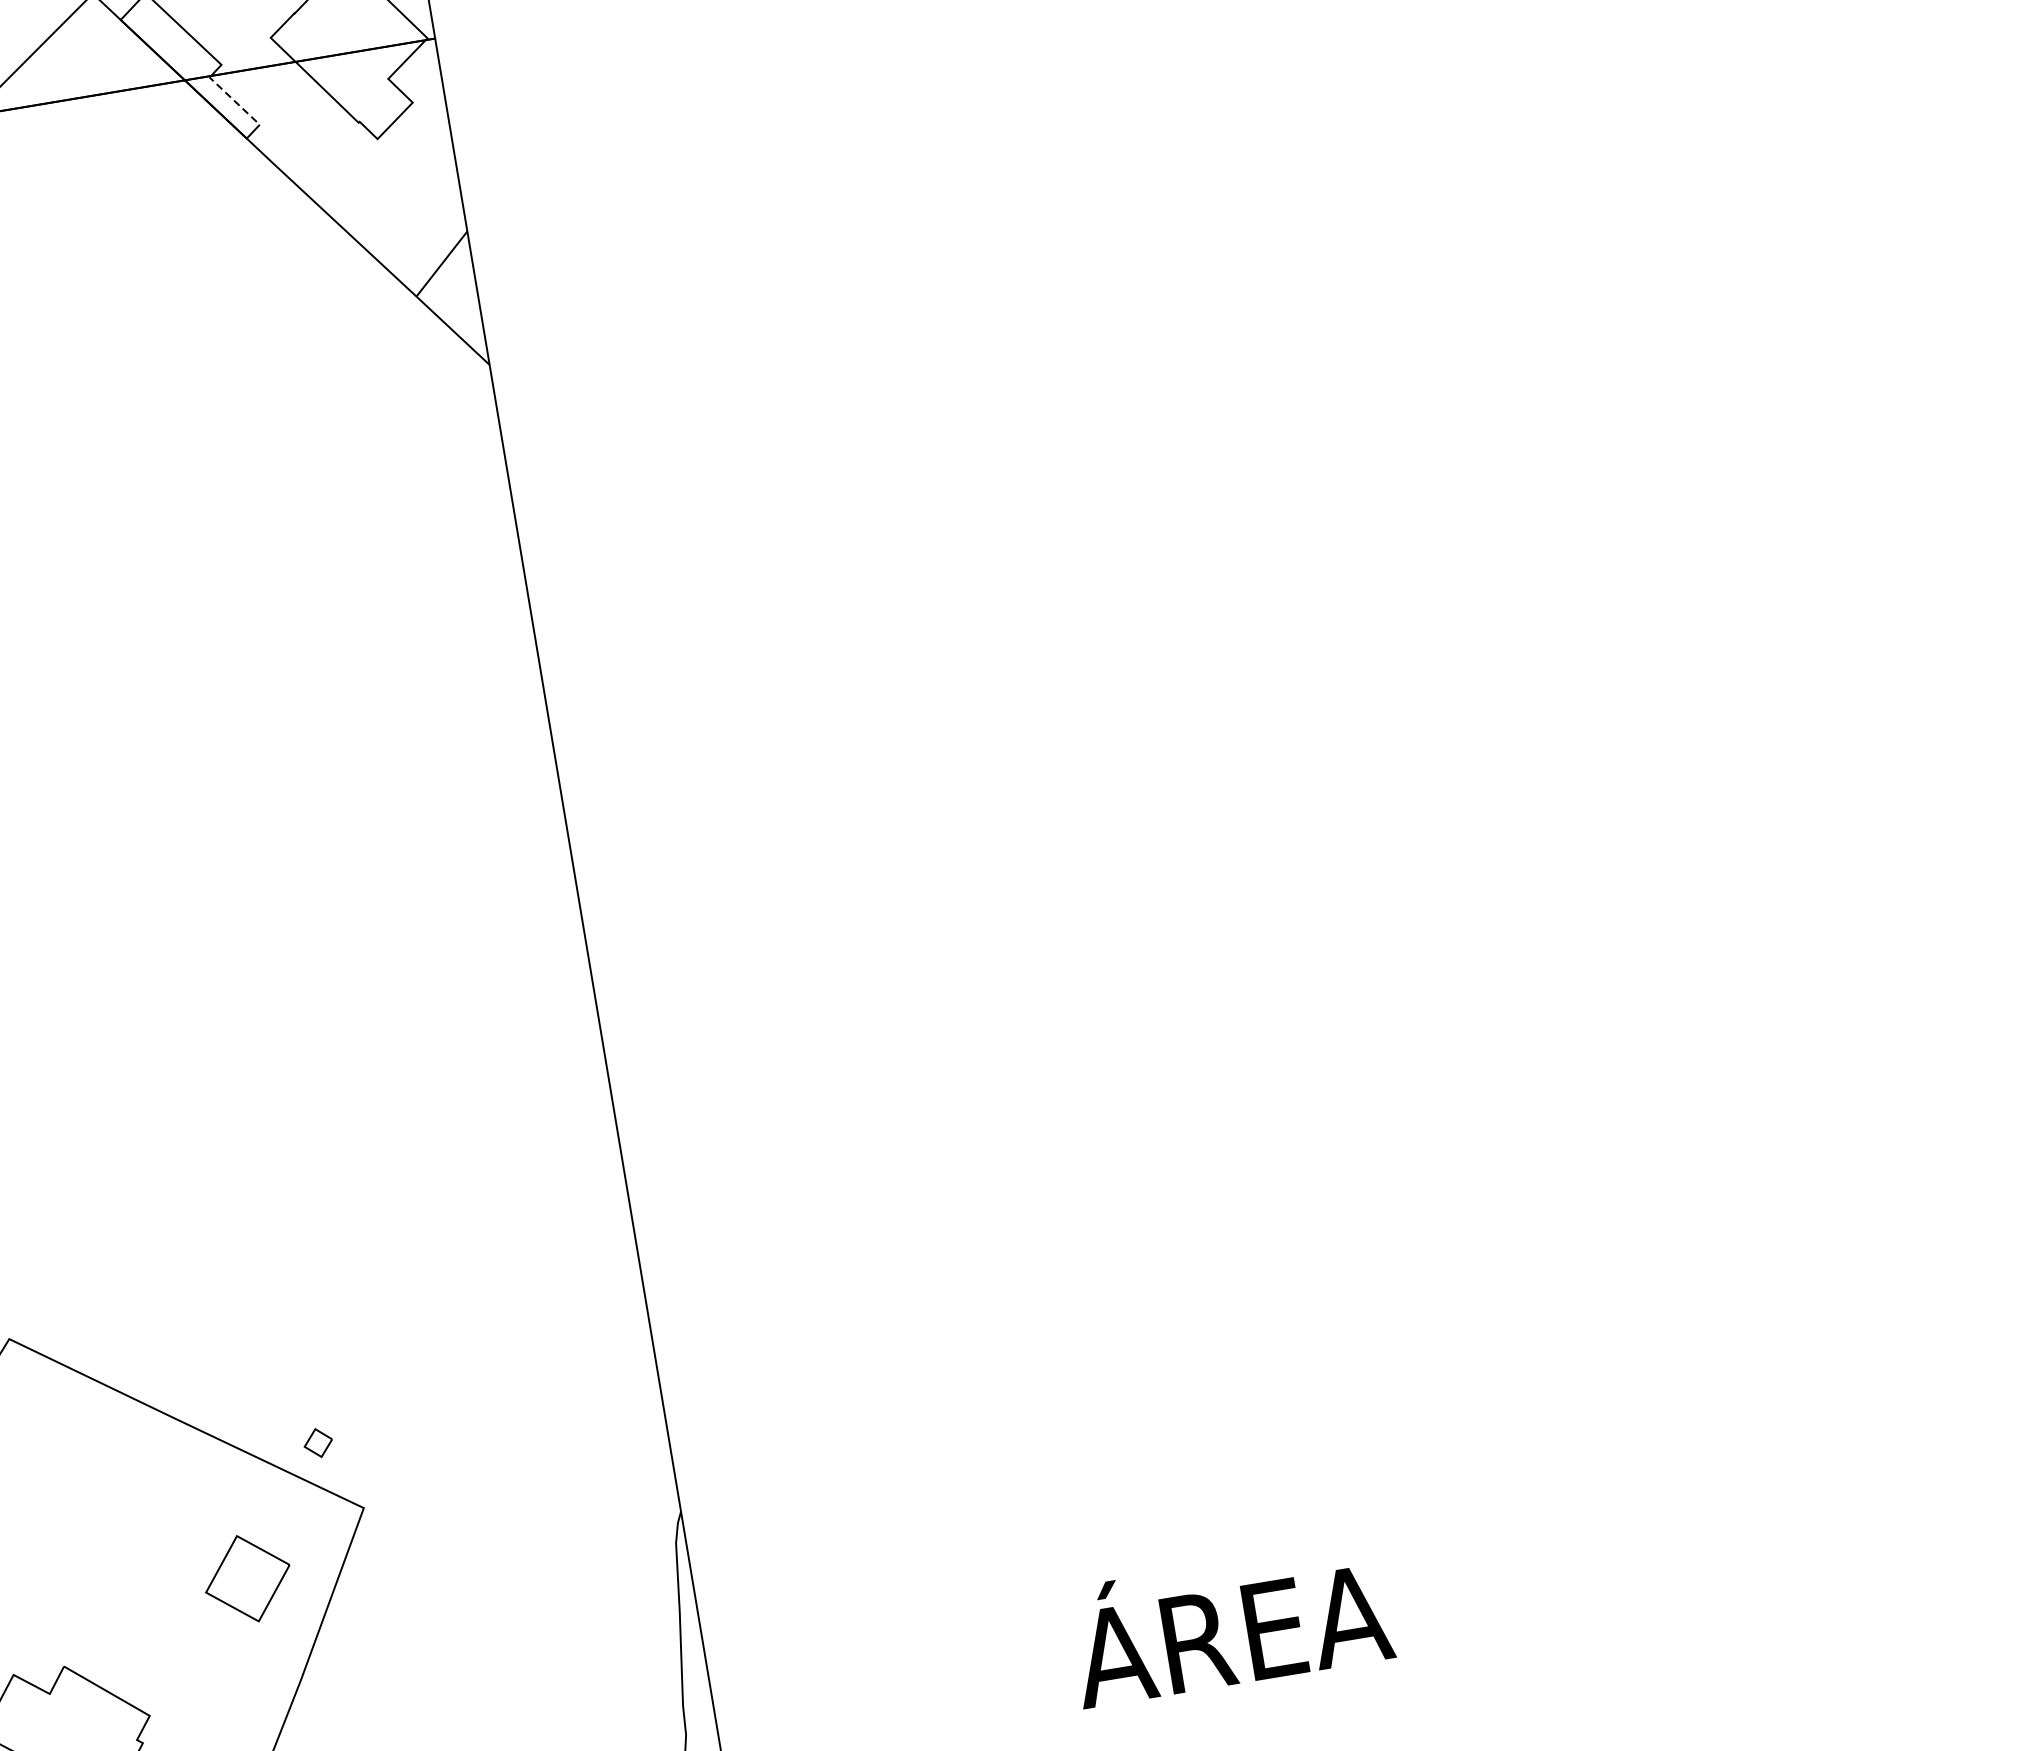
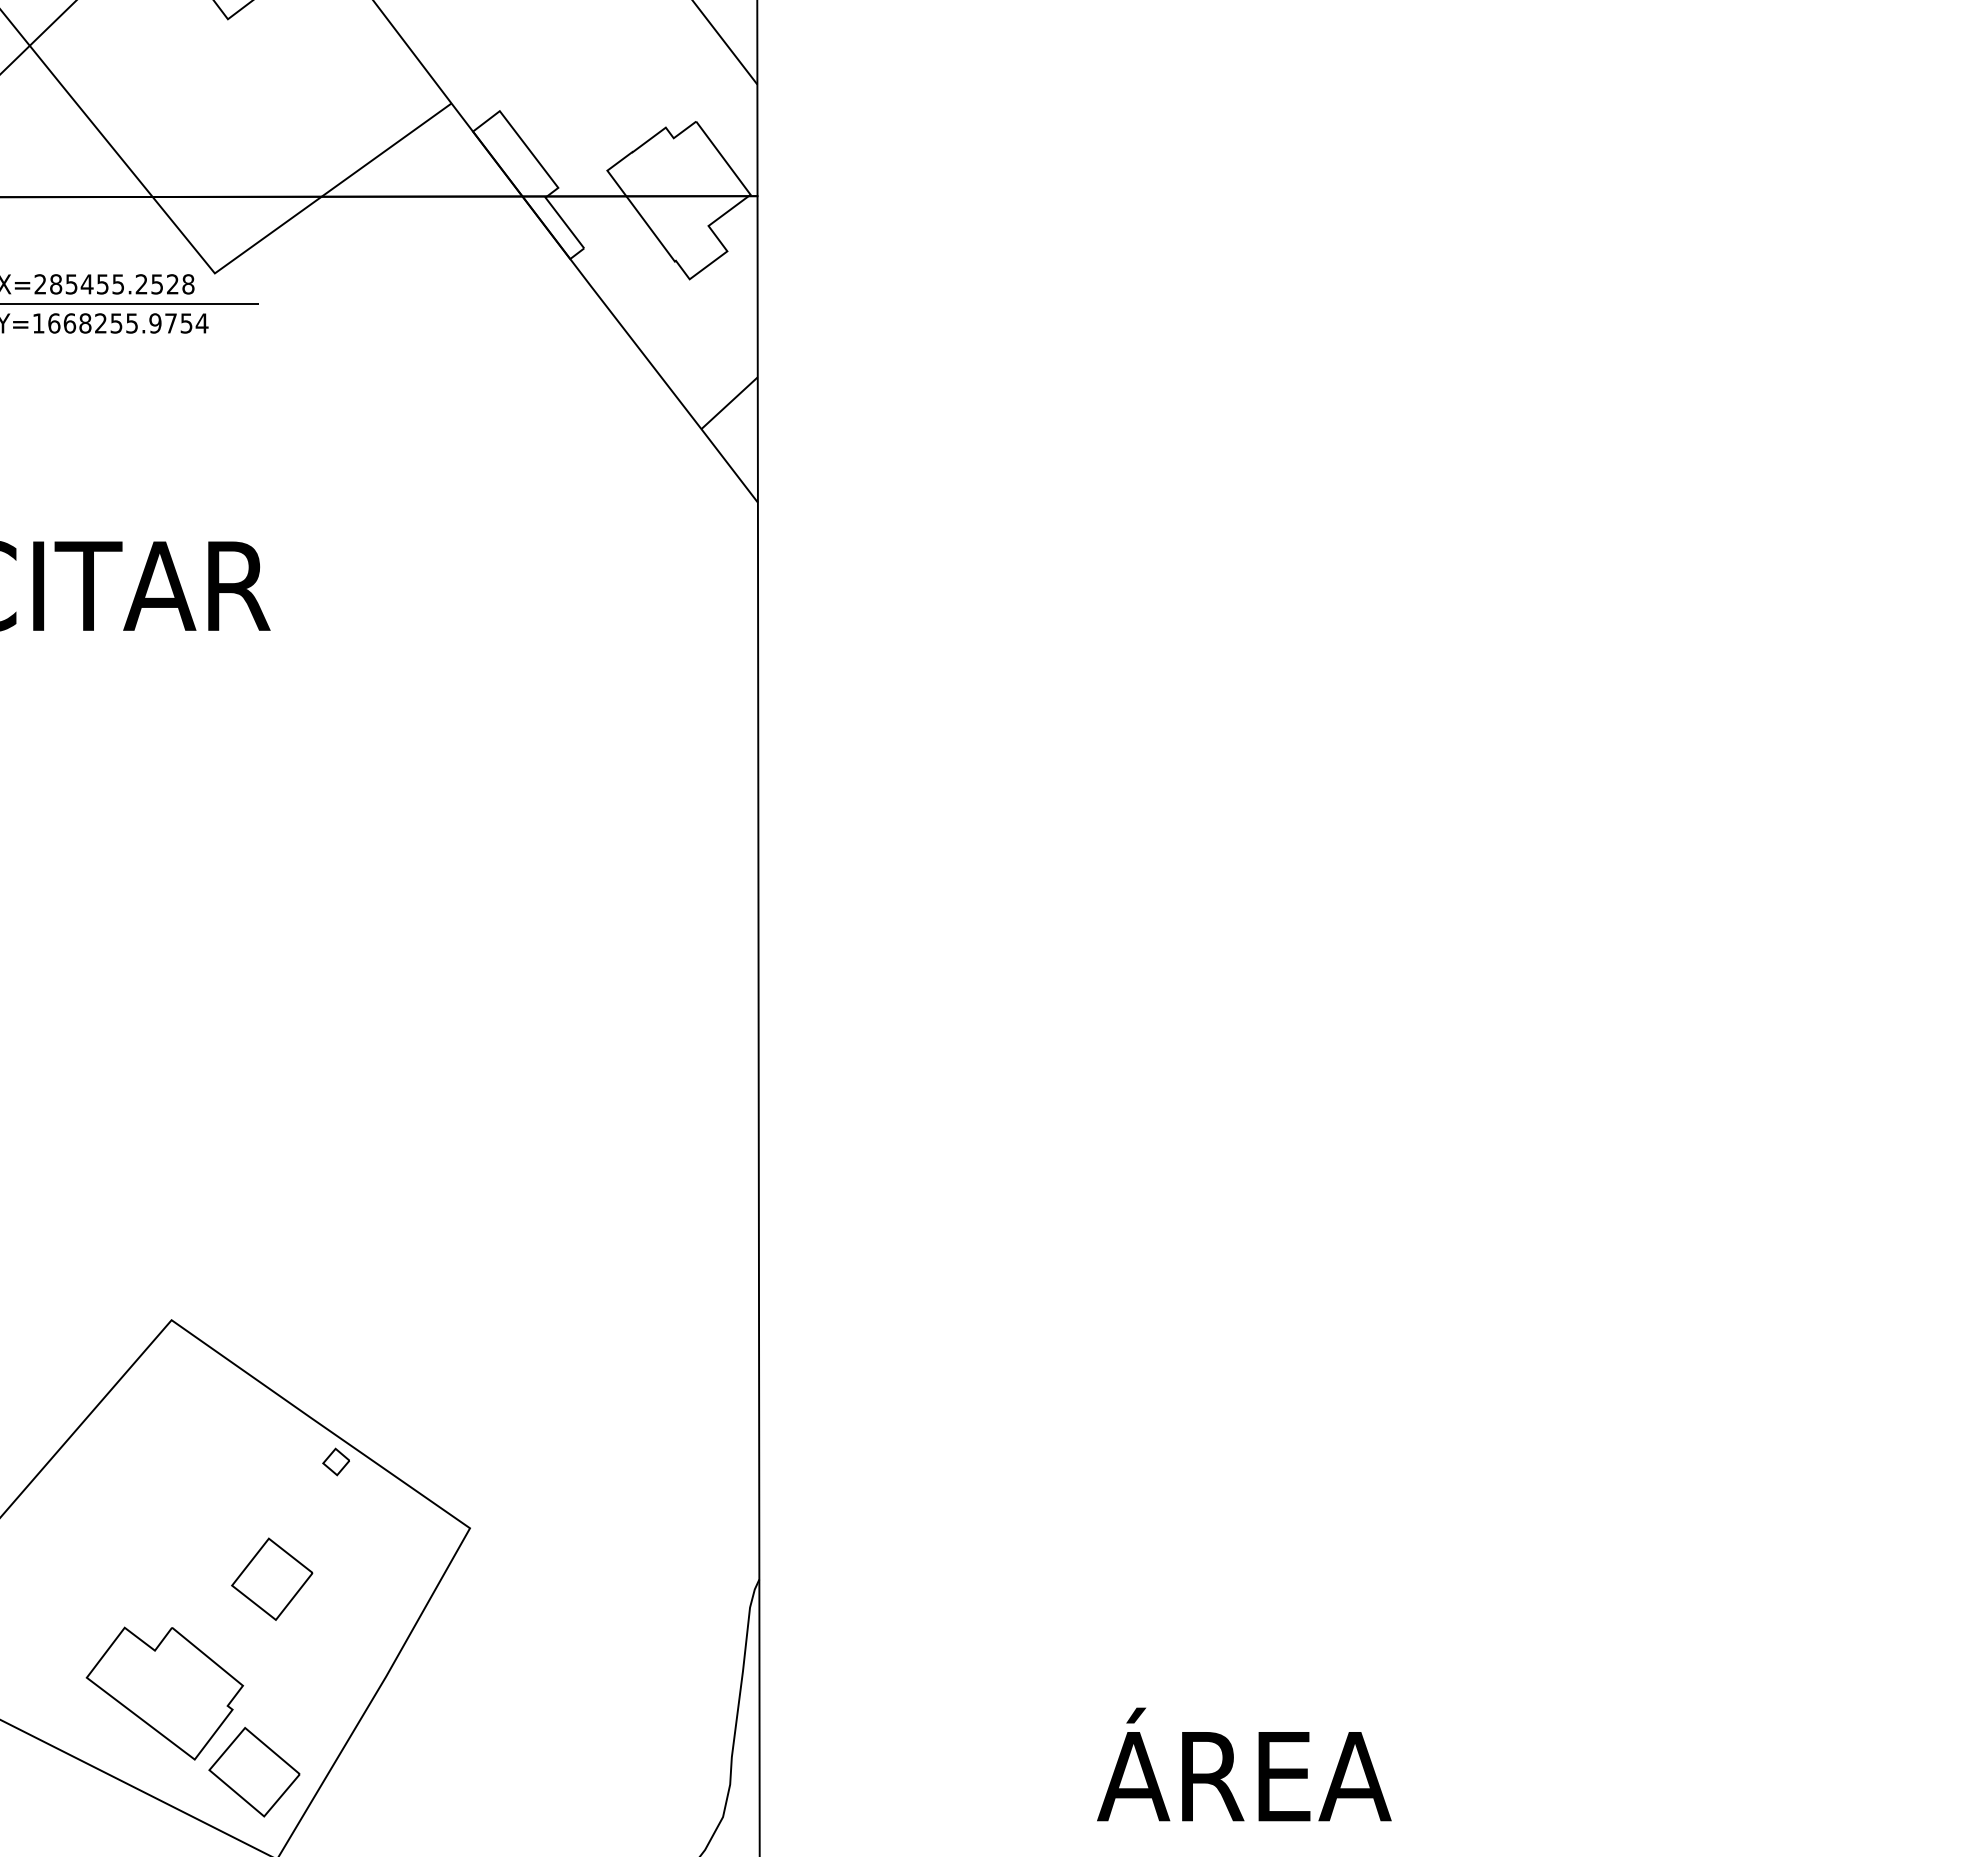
line: (234, 100) -> (564, 222), dashed -> solid
part: (317, 1442) -> (335, 1461), moved
part: (247, 1577) -> (272, 1578), moved

